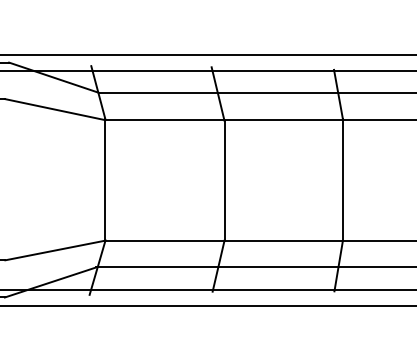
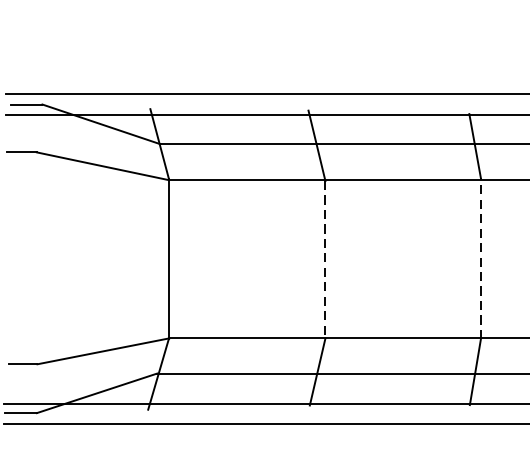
line: (342, 179) -> (480, 258), solid -> dashed
line: (224, 180) -> (325, 259), solid -> dashed

